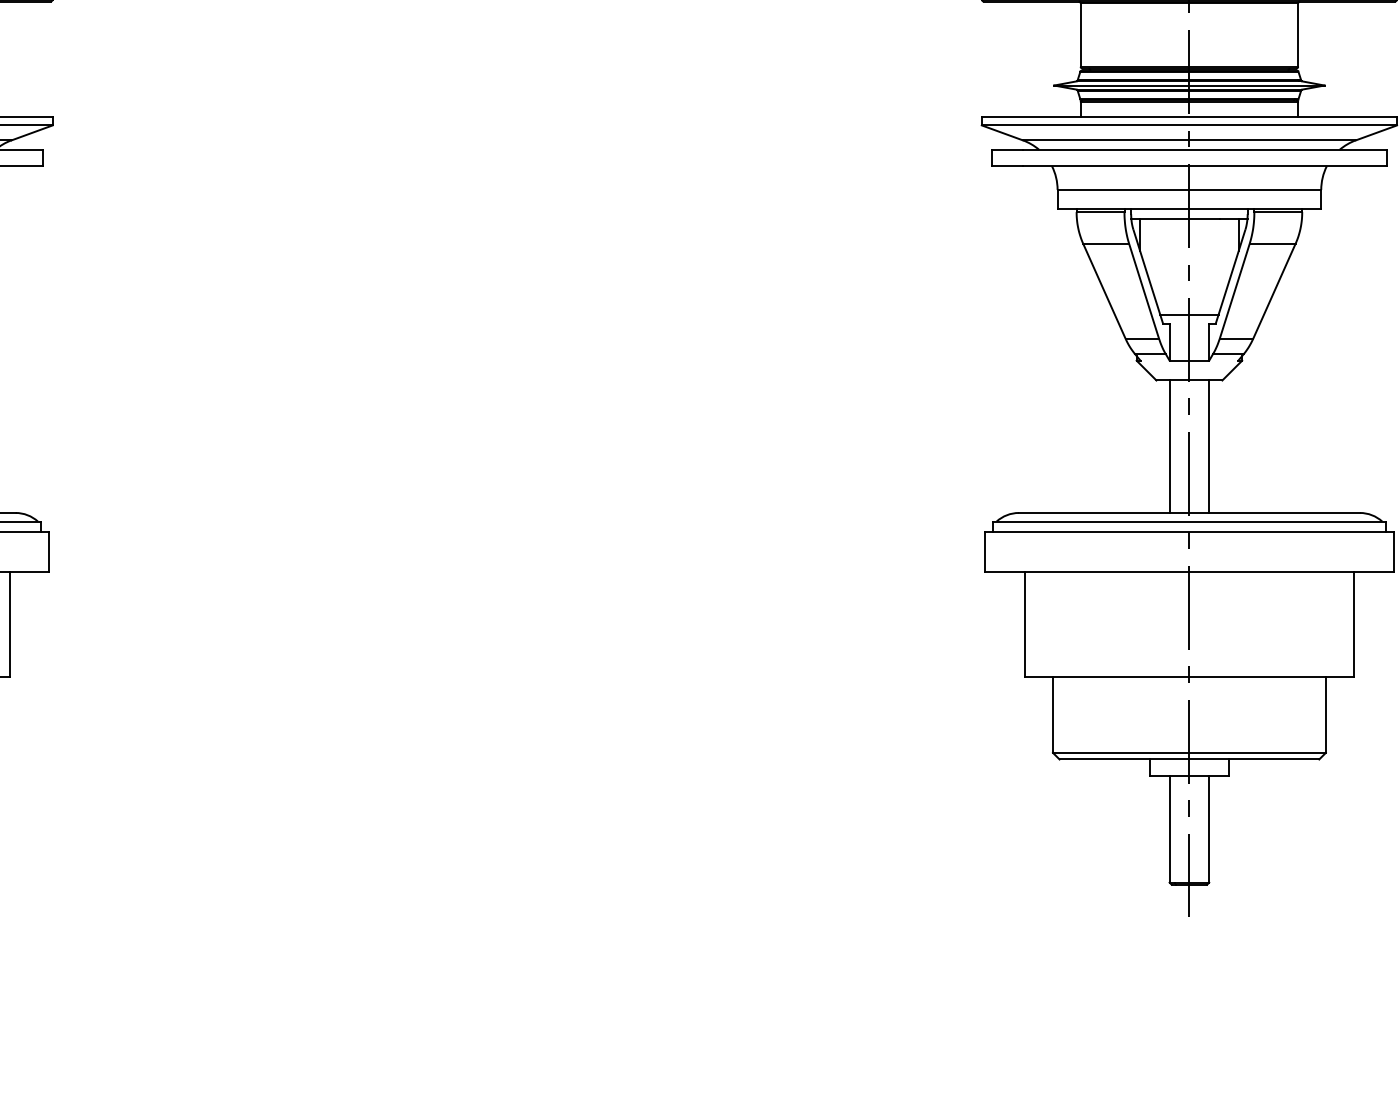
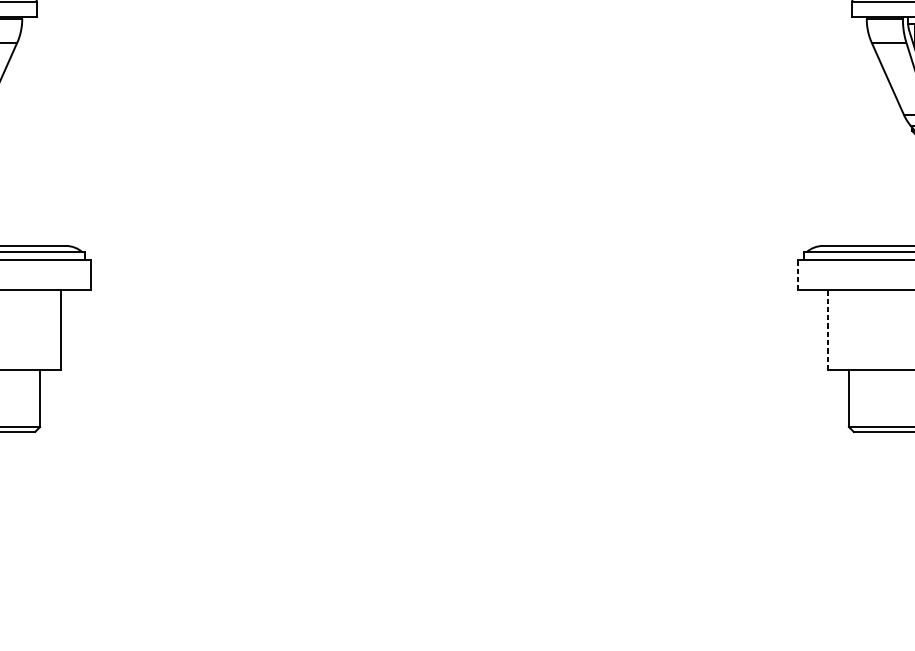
line: (985, 551) -> (797, 275), solid -> dashed
line: (1024, 624) -> (827, 330), solid -> dashed

